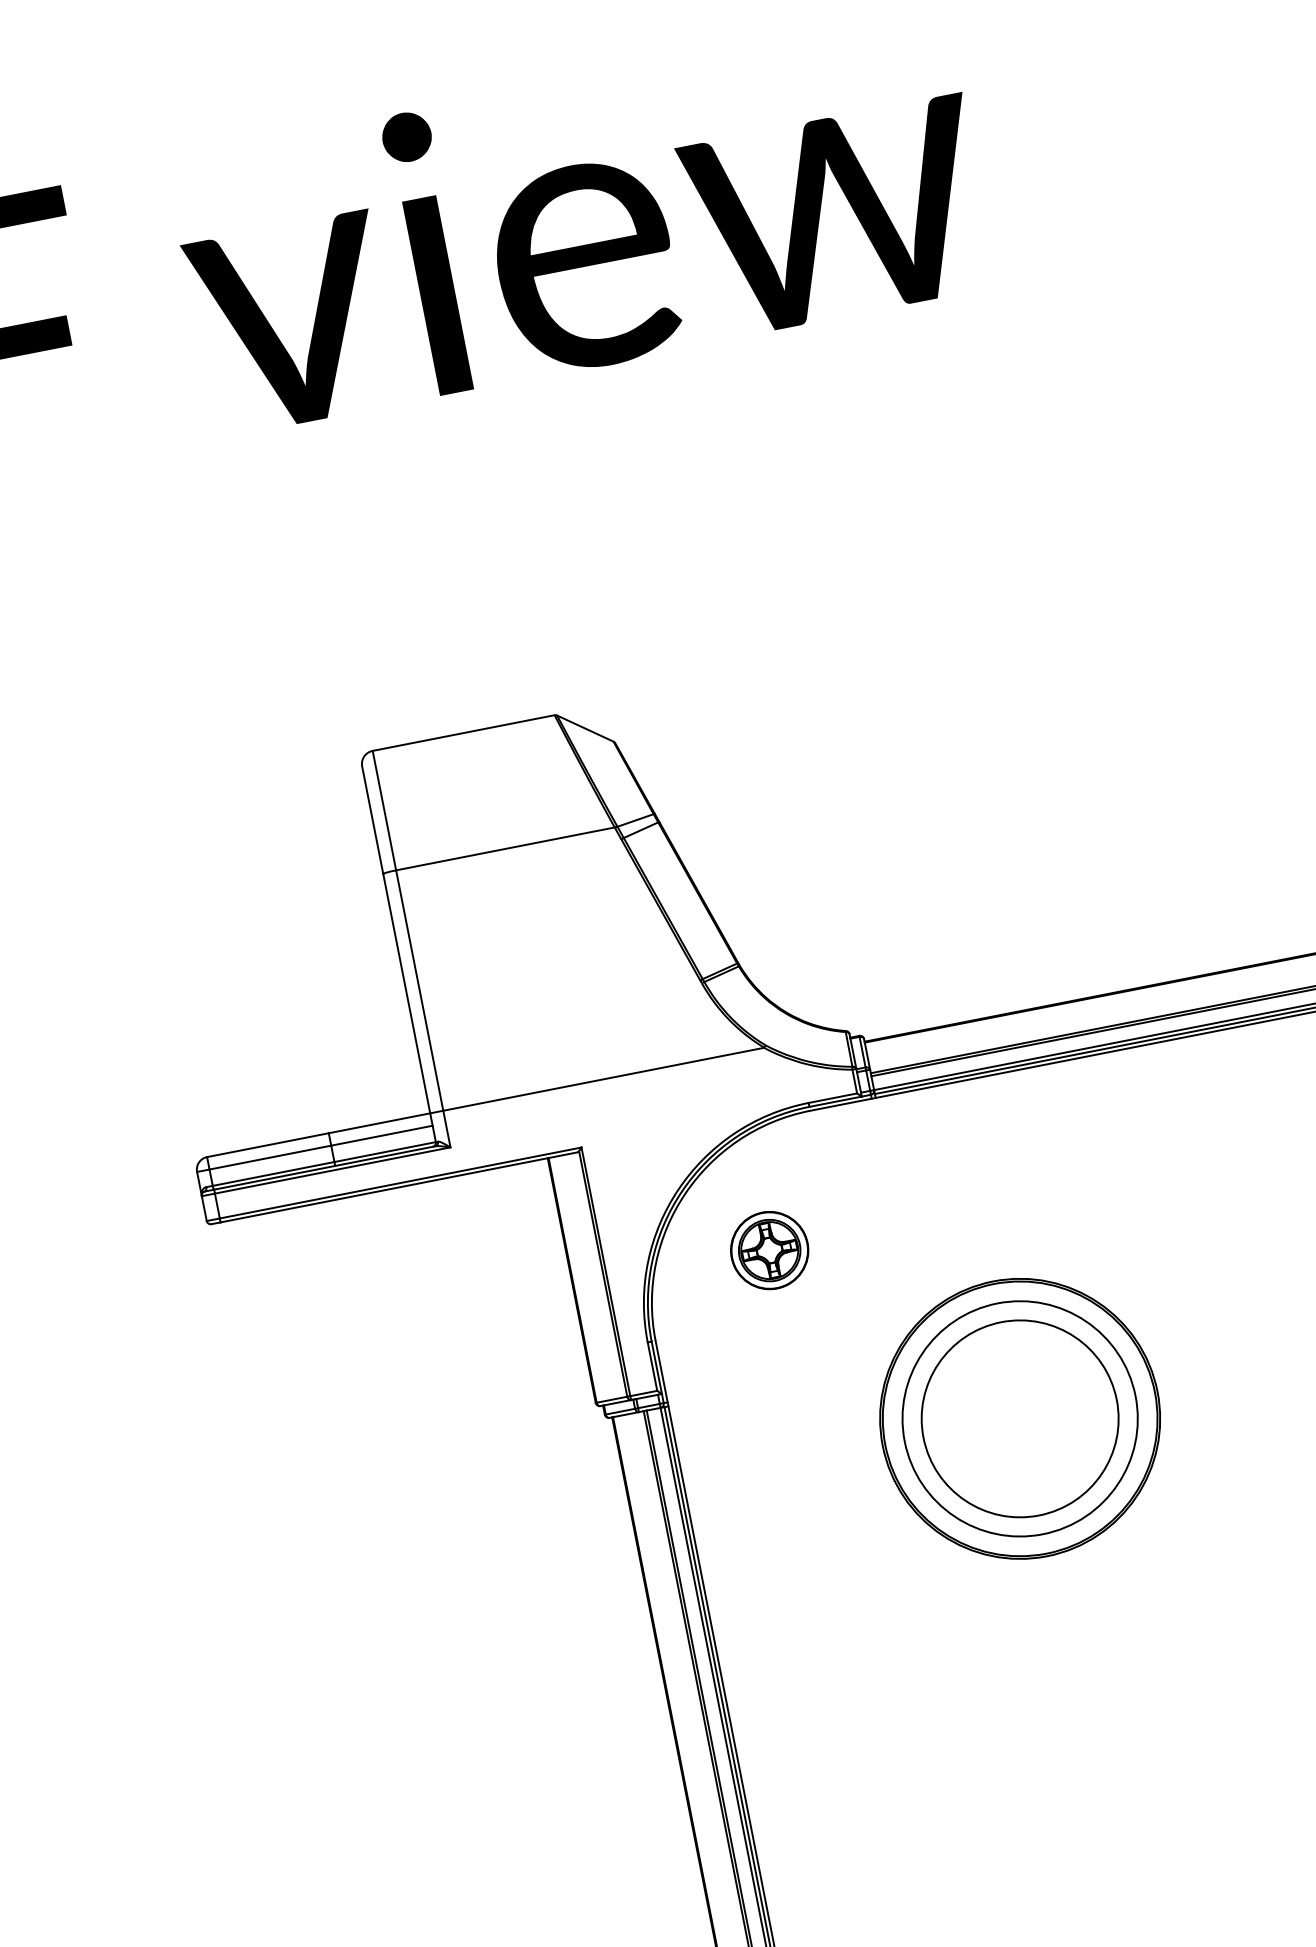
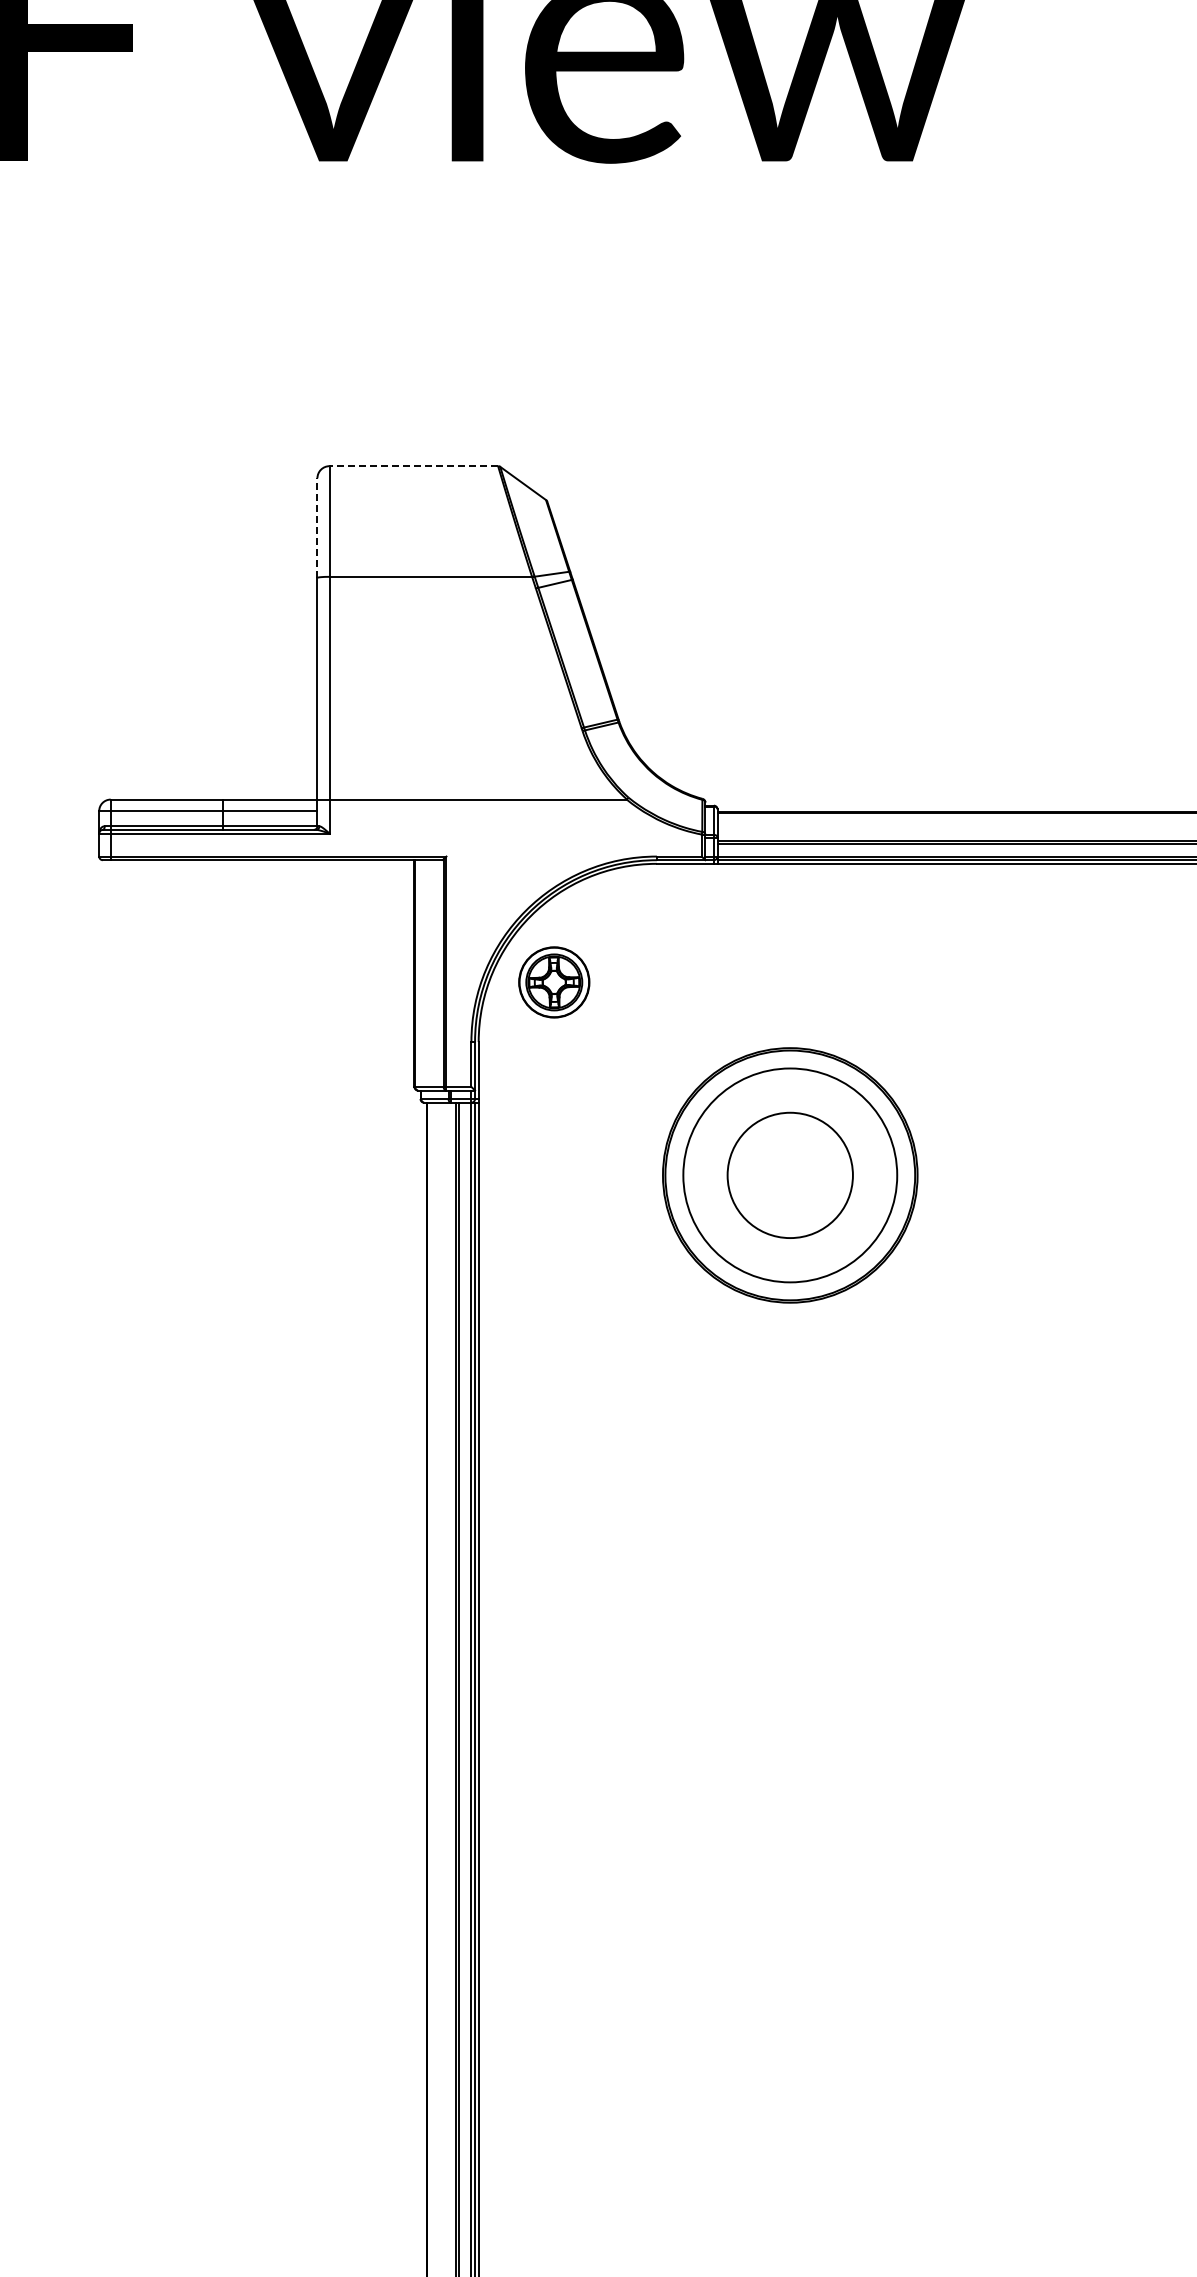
line: (463, 733) -> (413, 466), solid -> dashed
line: (372, 820) -> (317, 528), solid -> dashed
part: (769, 1250) -> (554, 982), moved
circle: (1019, 1418) -> (789, 1174), size x0.7

